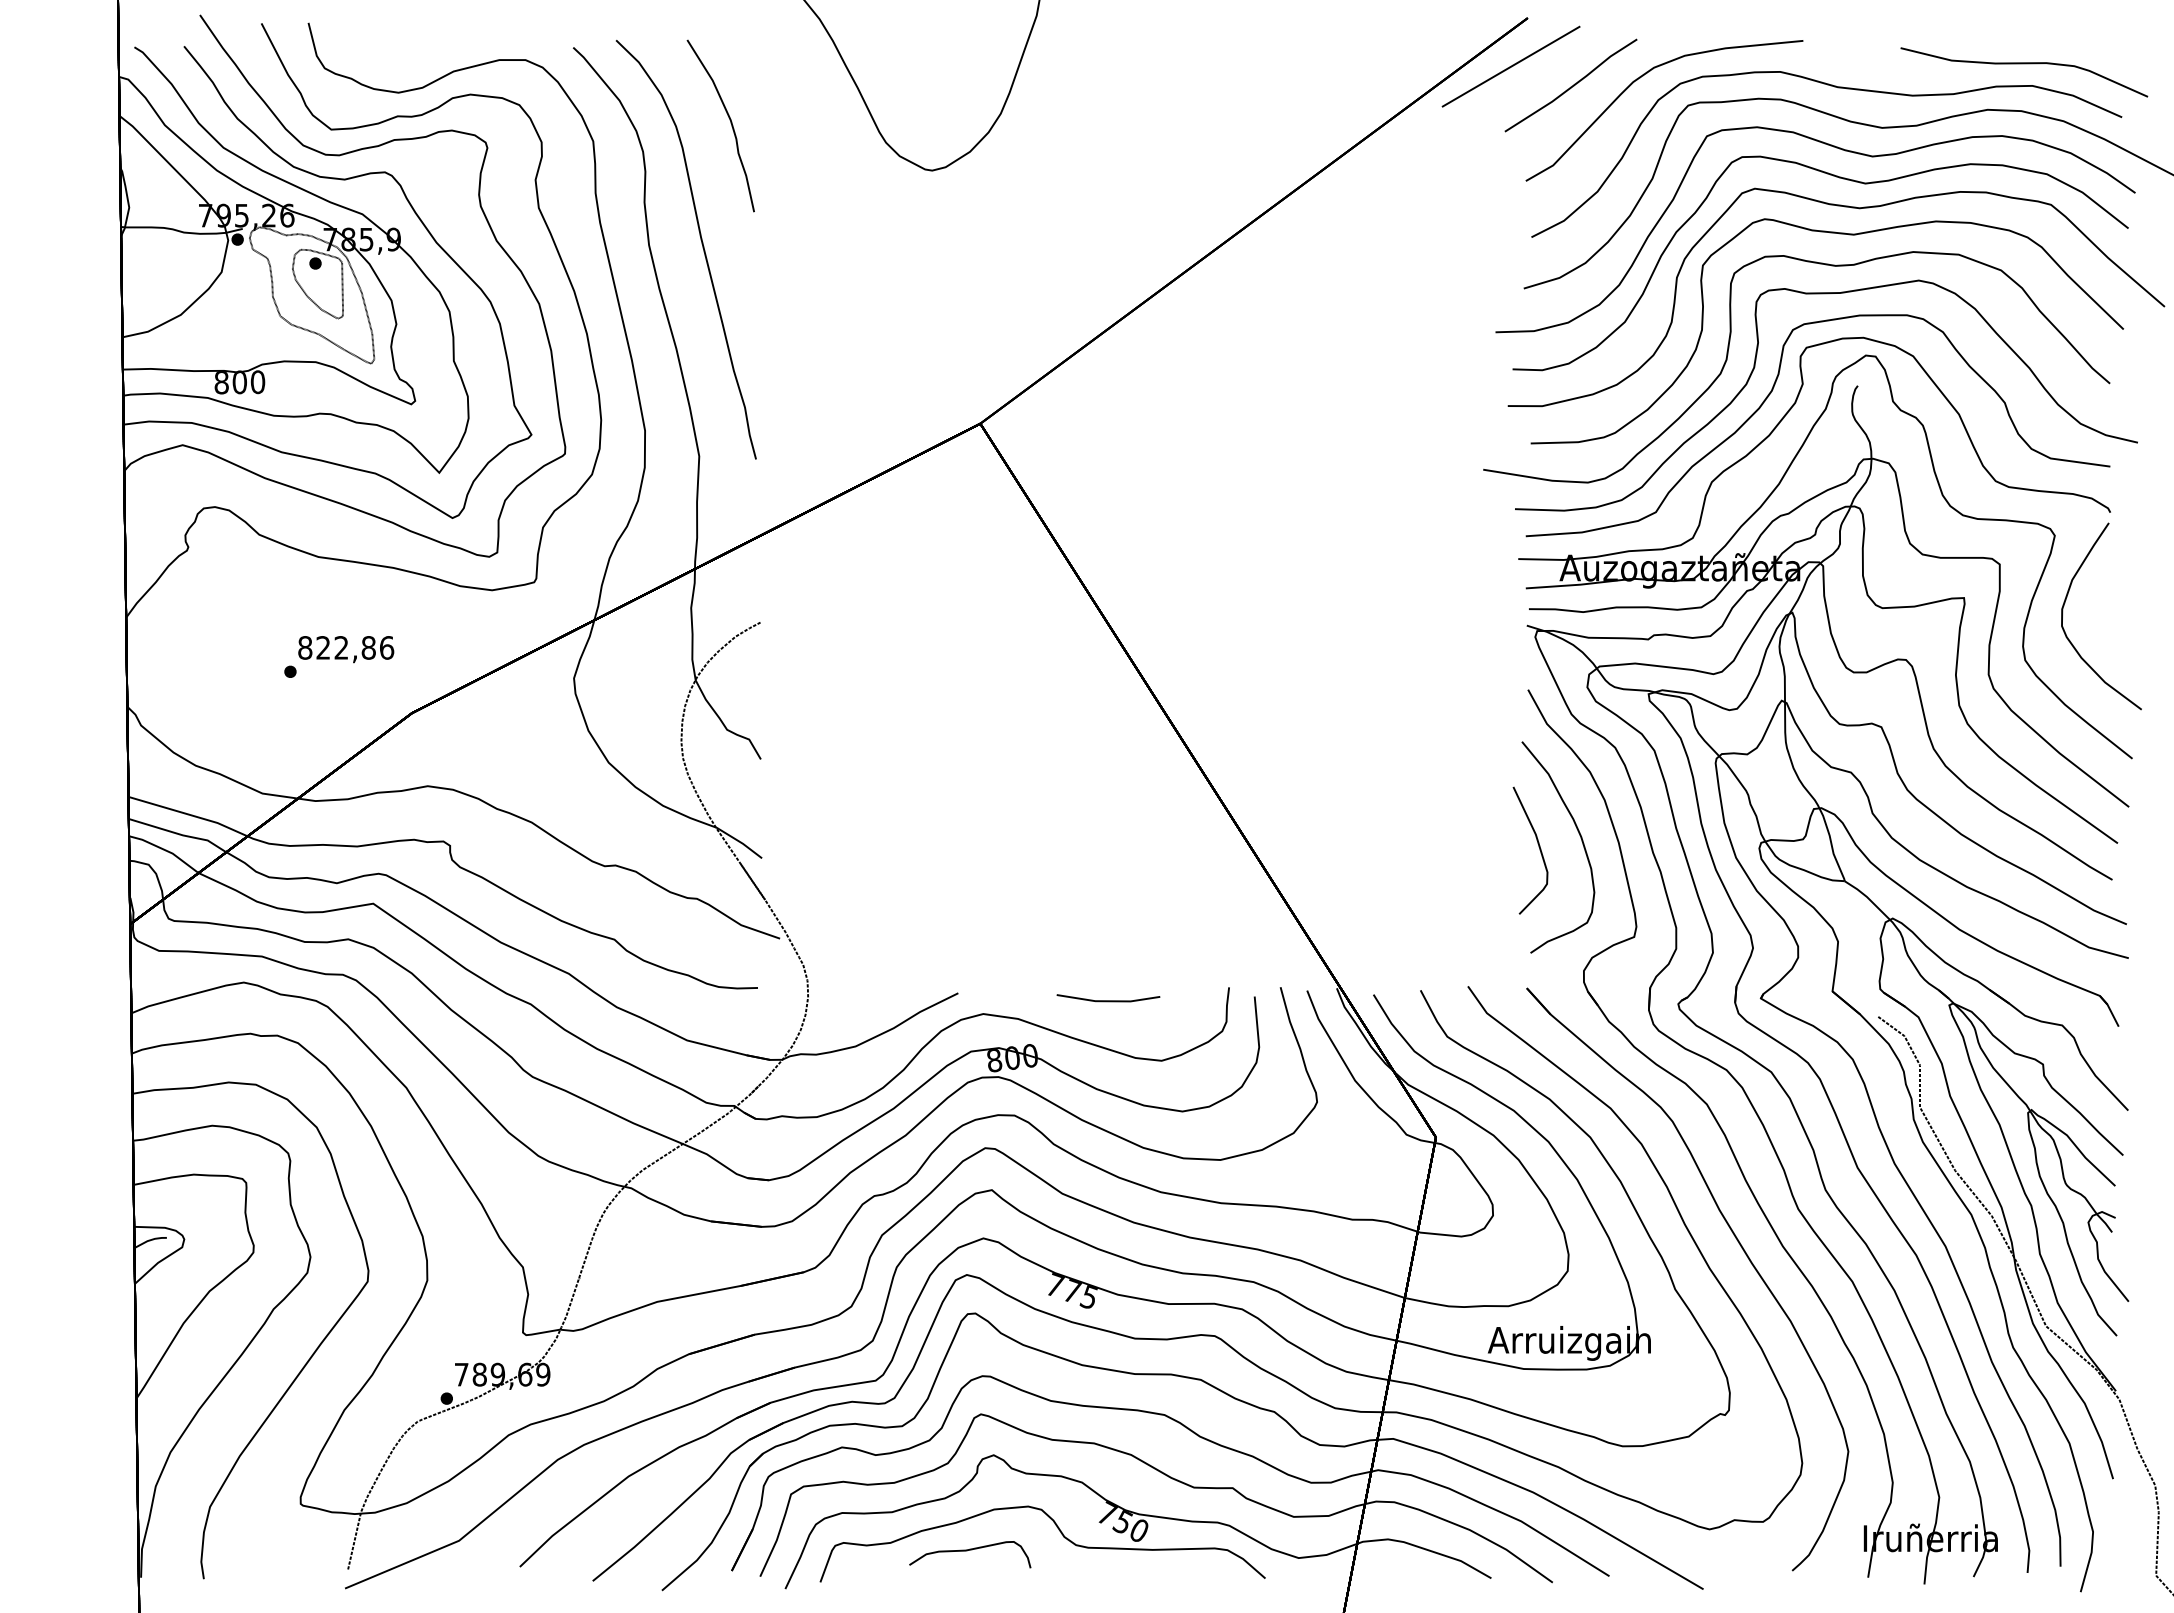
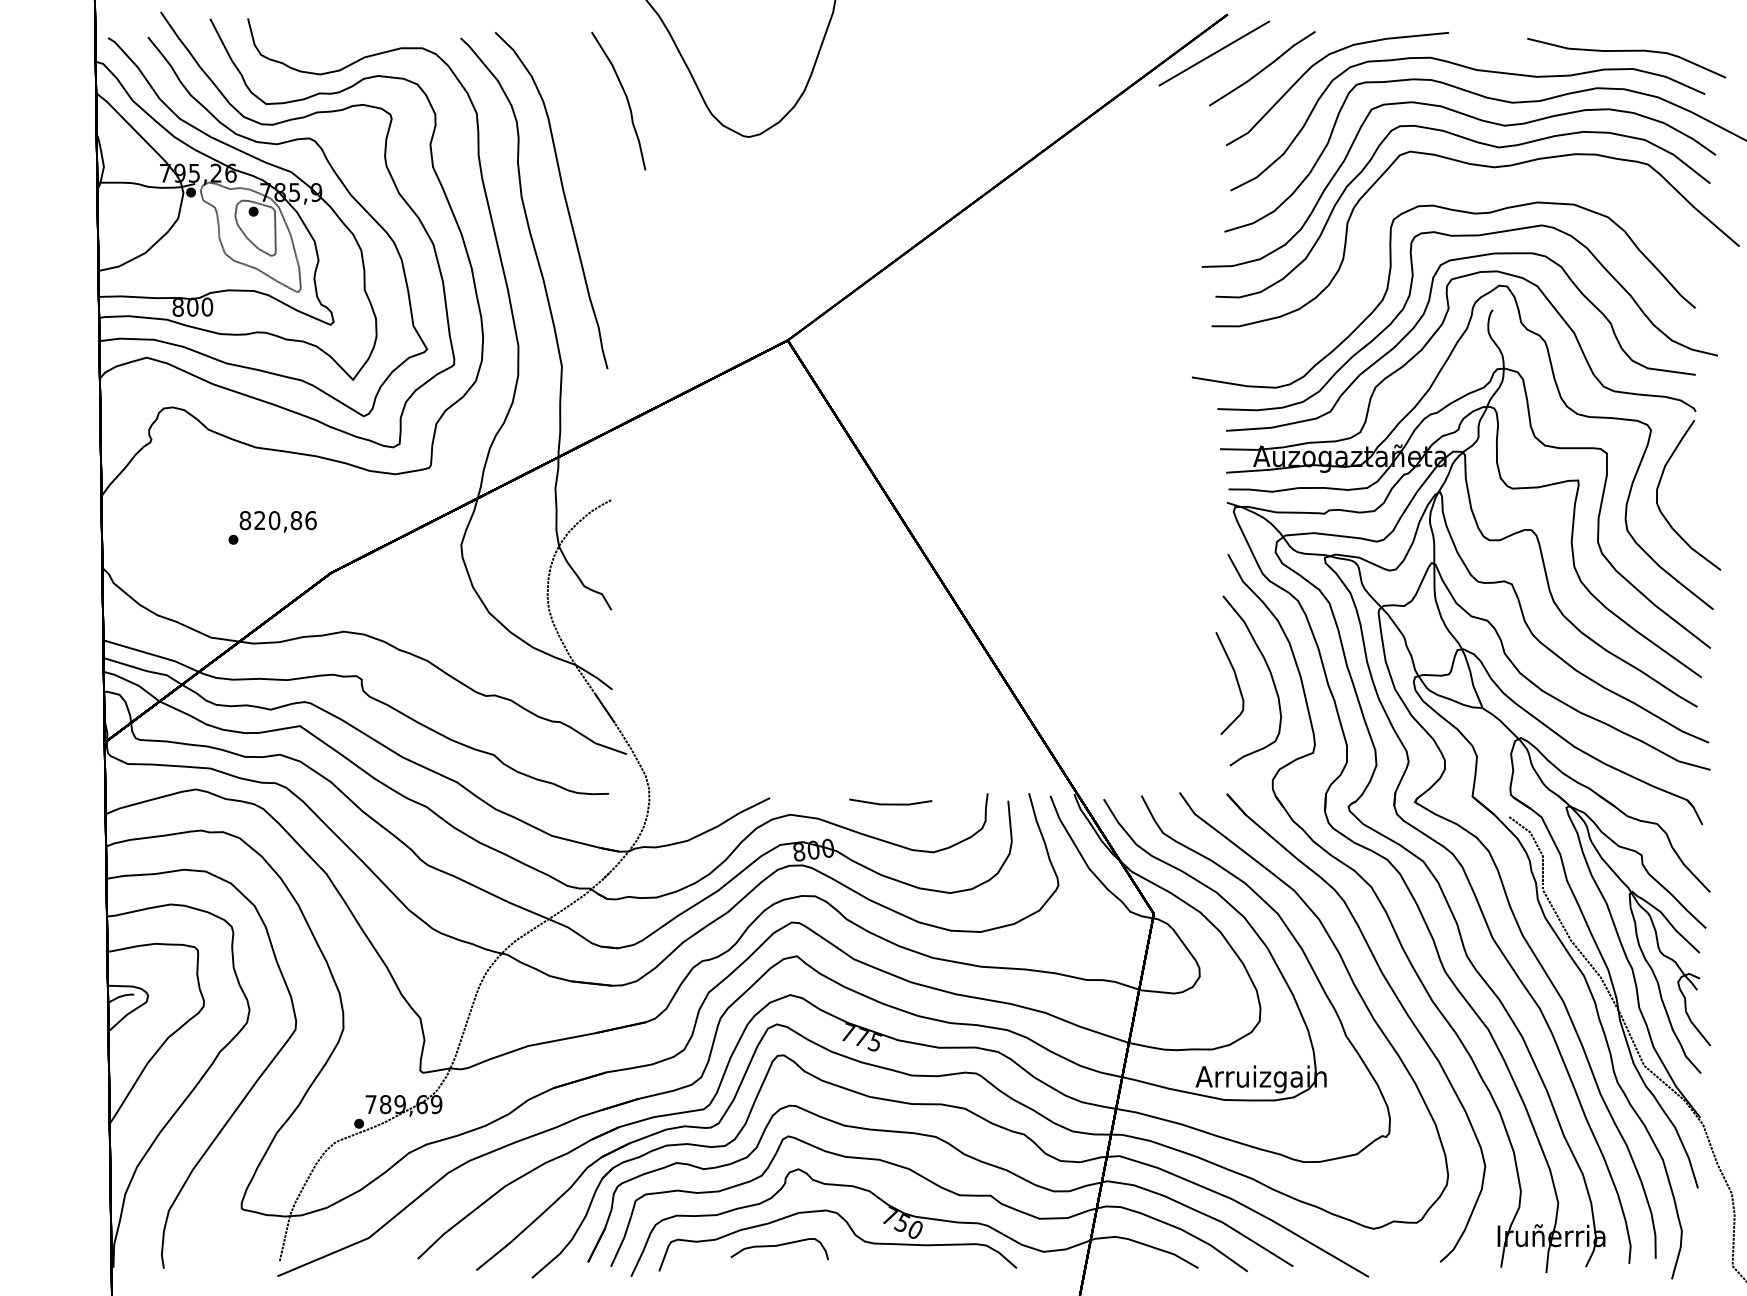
curve: (730, 123) -> (626, 99), moved
part: (1839, 234) -> (1478, 188), removed
text: (341, 647) -> (274, 520), 822,86 -> 820,86

